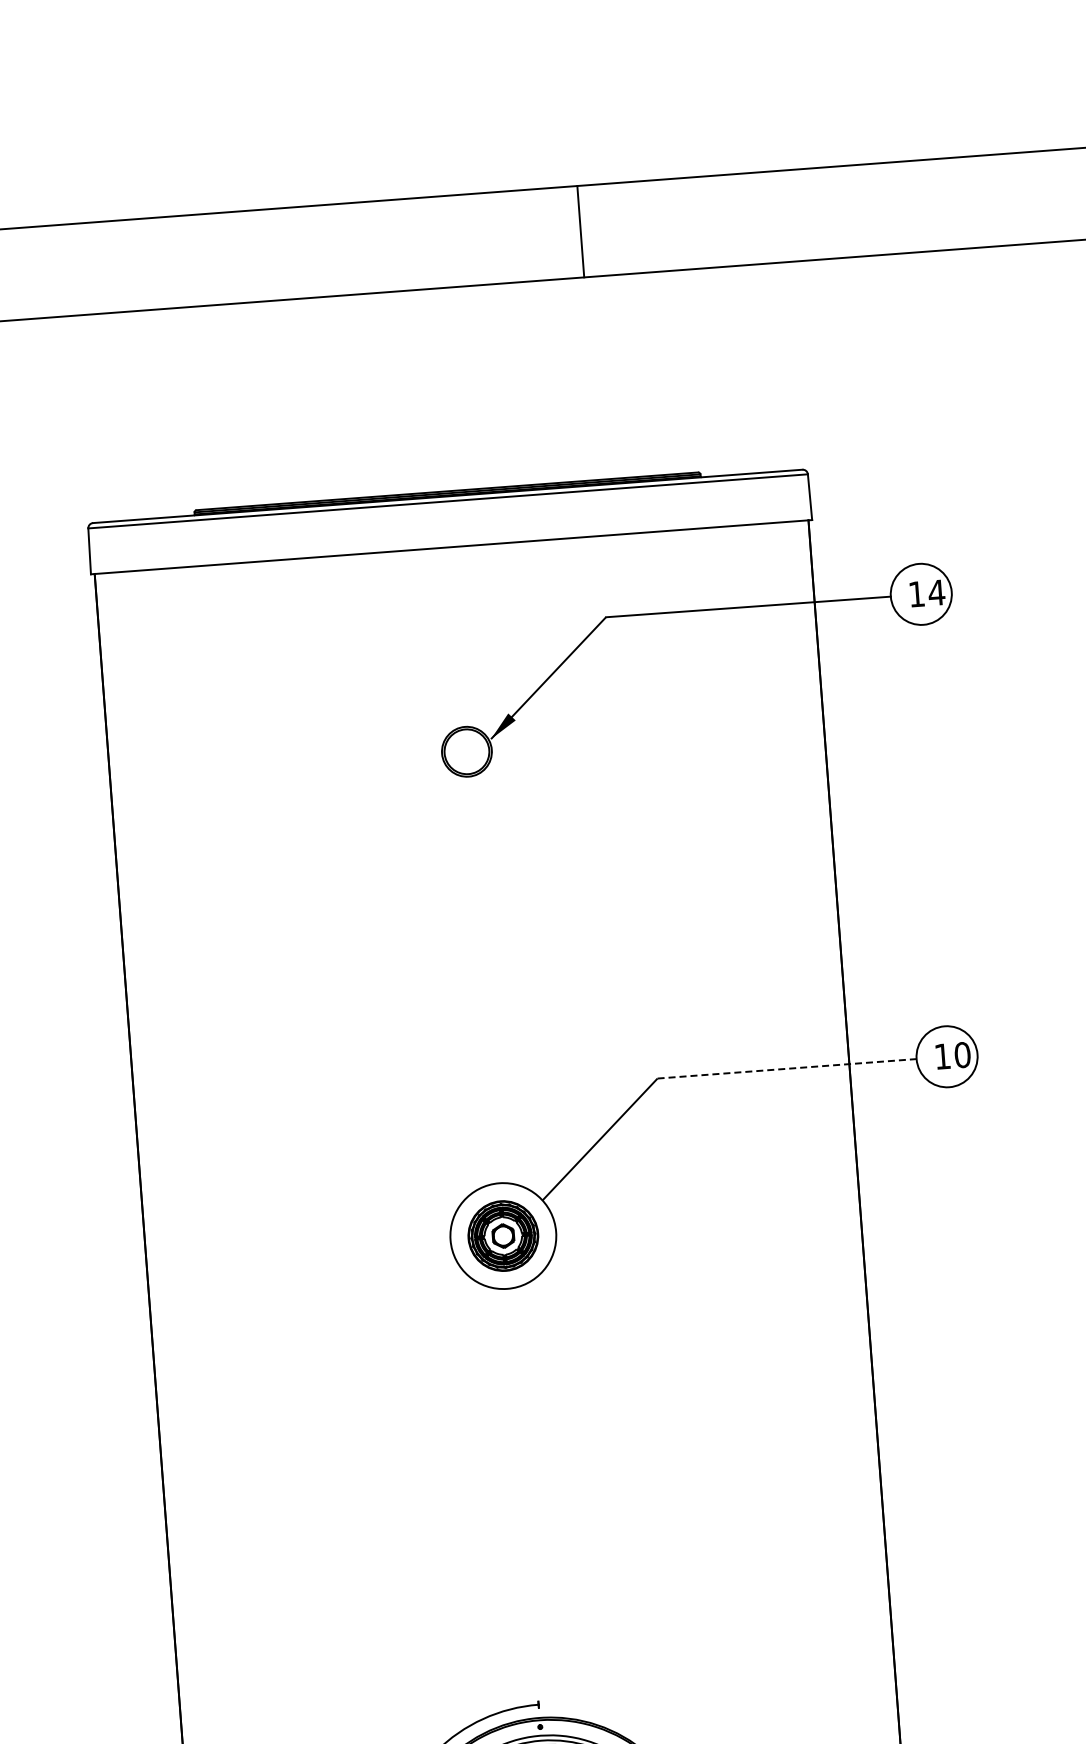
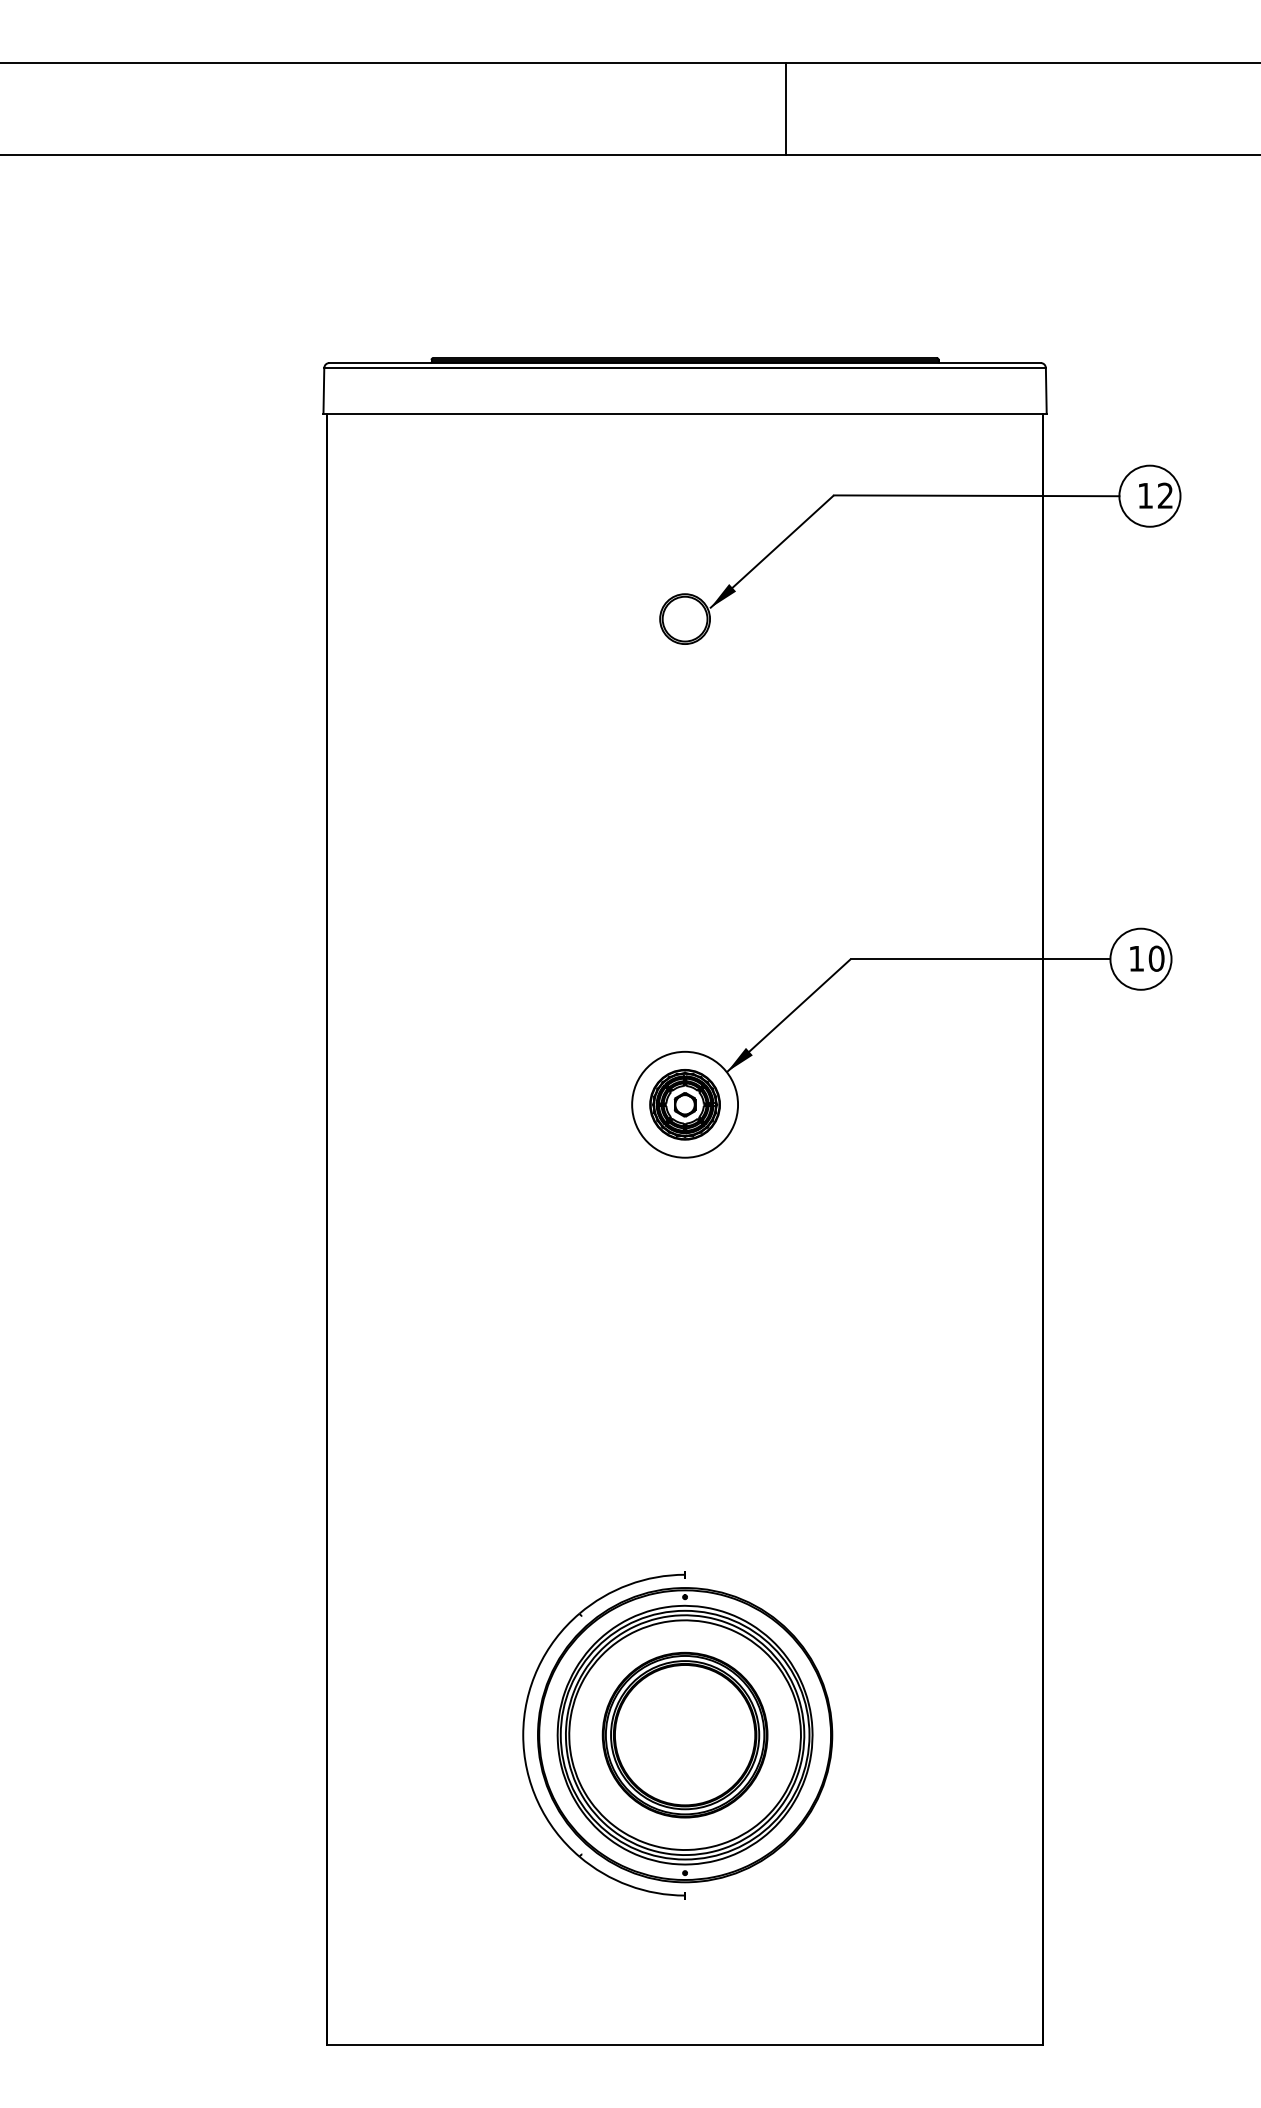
line: (580, 231) -> (785, 108), moved
text: (936, 592) -> (1165, 495), 14 -> 12
line: (787, 1069) -> (980, 959), dashed -> solid
fill: (554, 1186) -> (739, 1059), added

